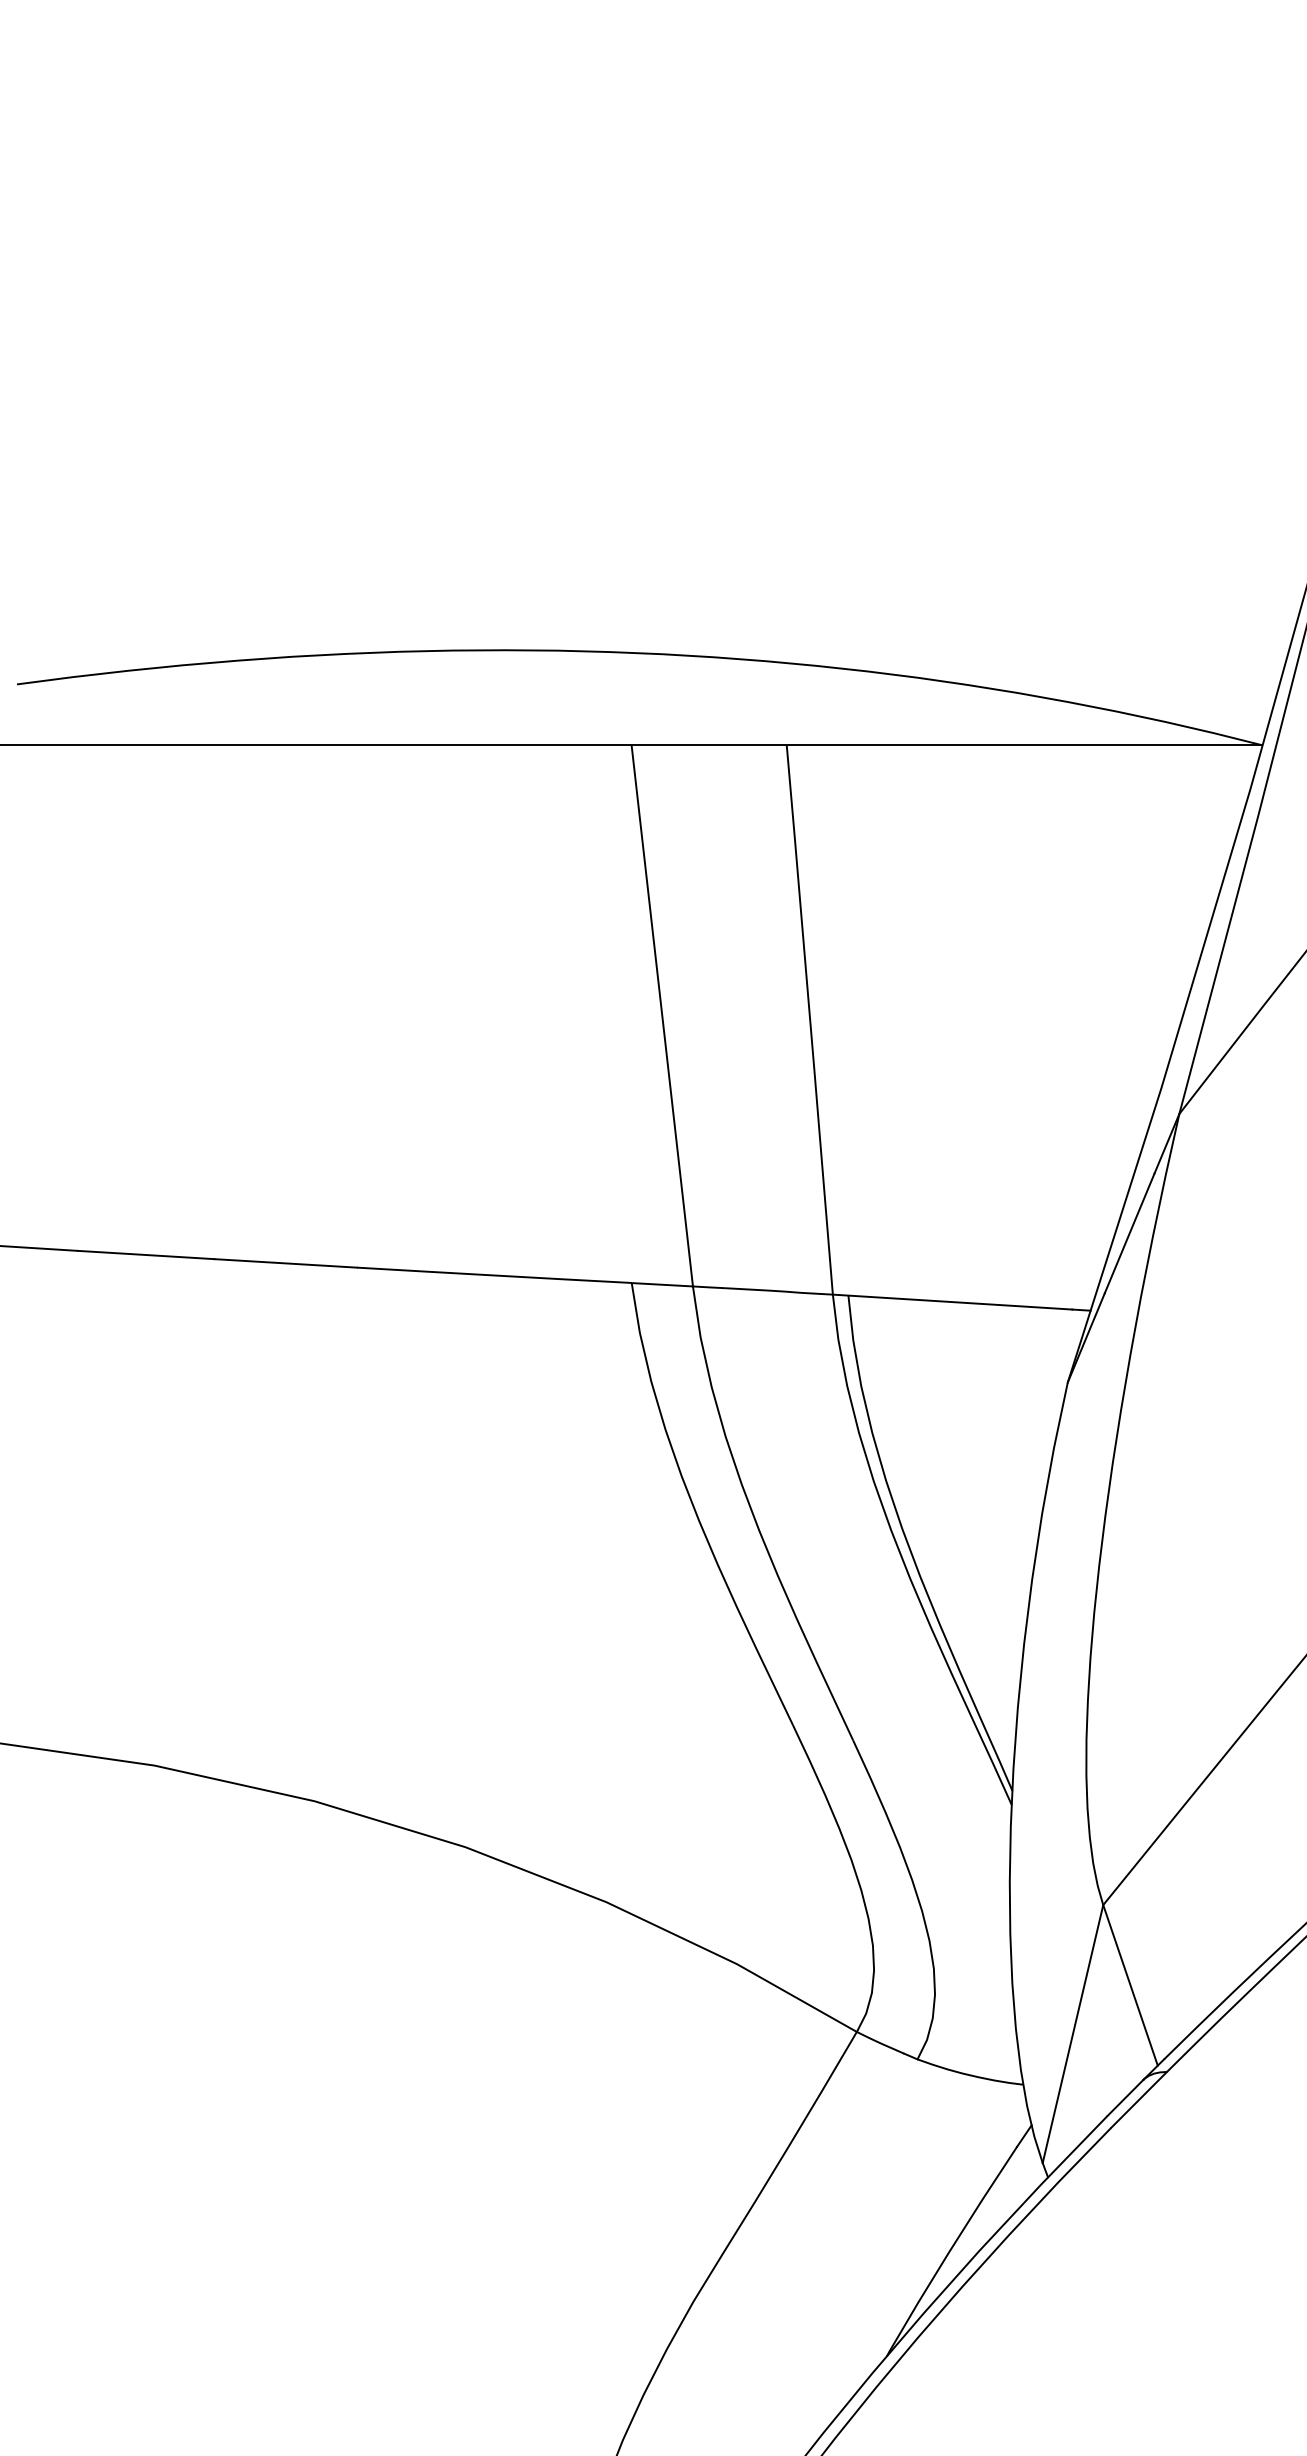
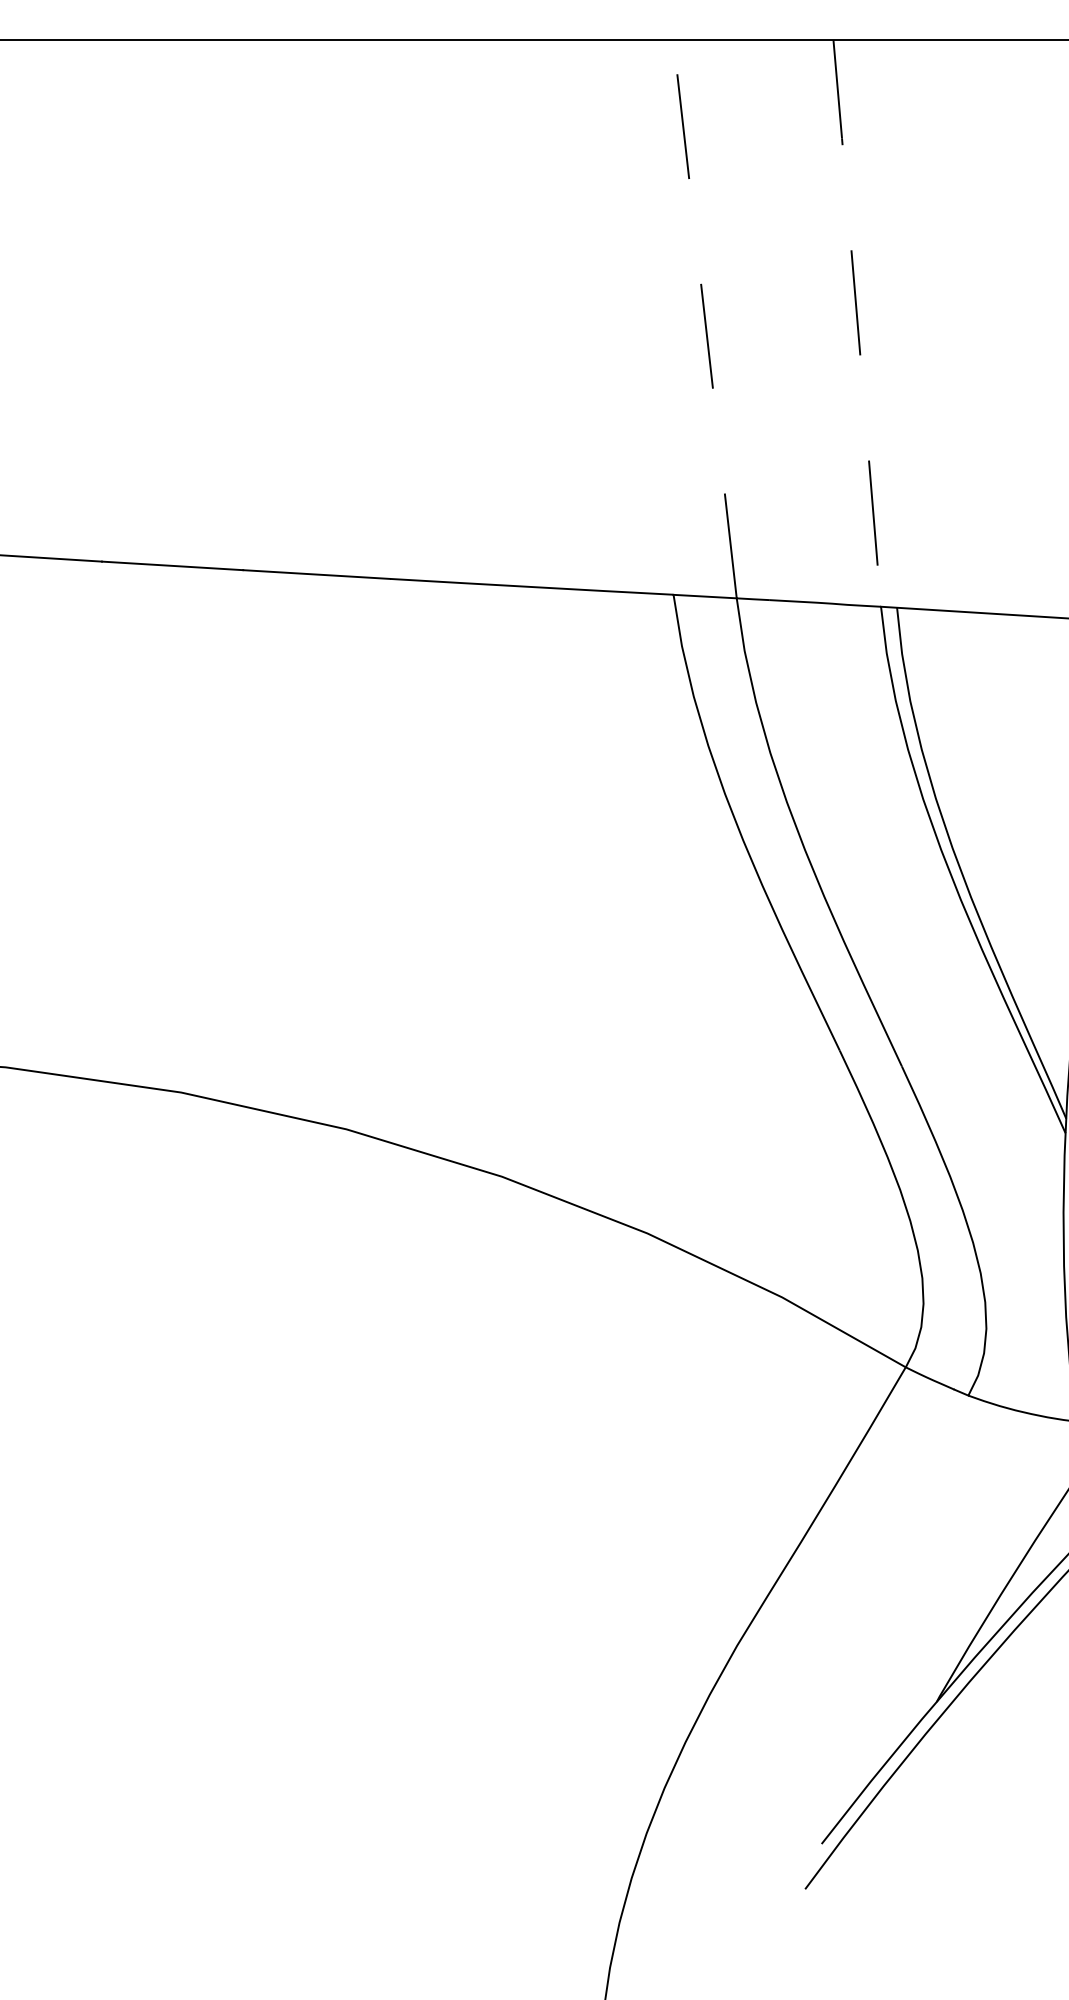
line: (662, 1015) -> (705, 318), solid -> dashed
line: (810, 1020) -> (857, 324), solid -> dashed

